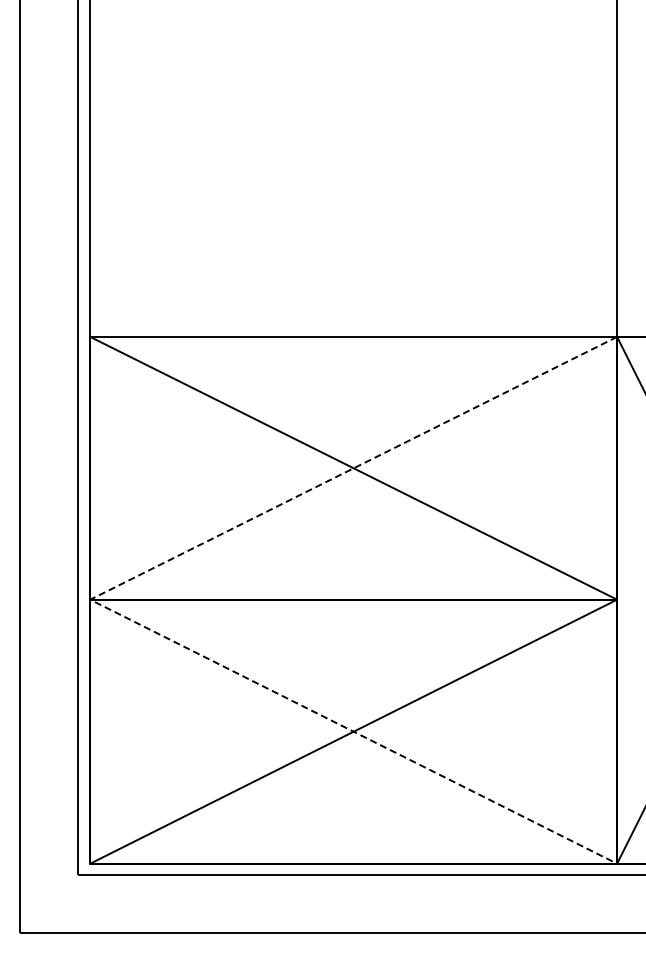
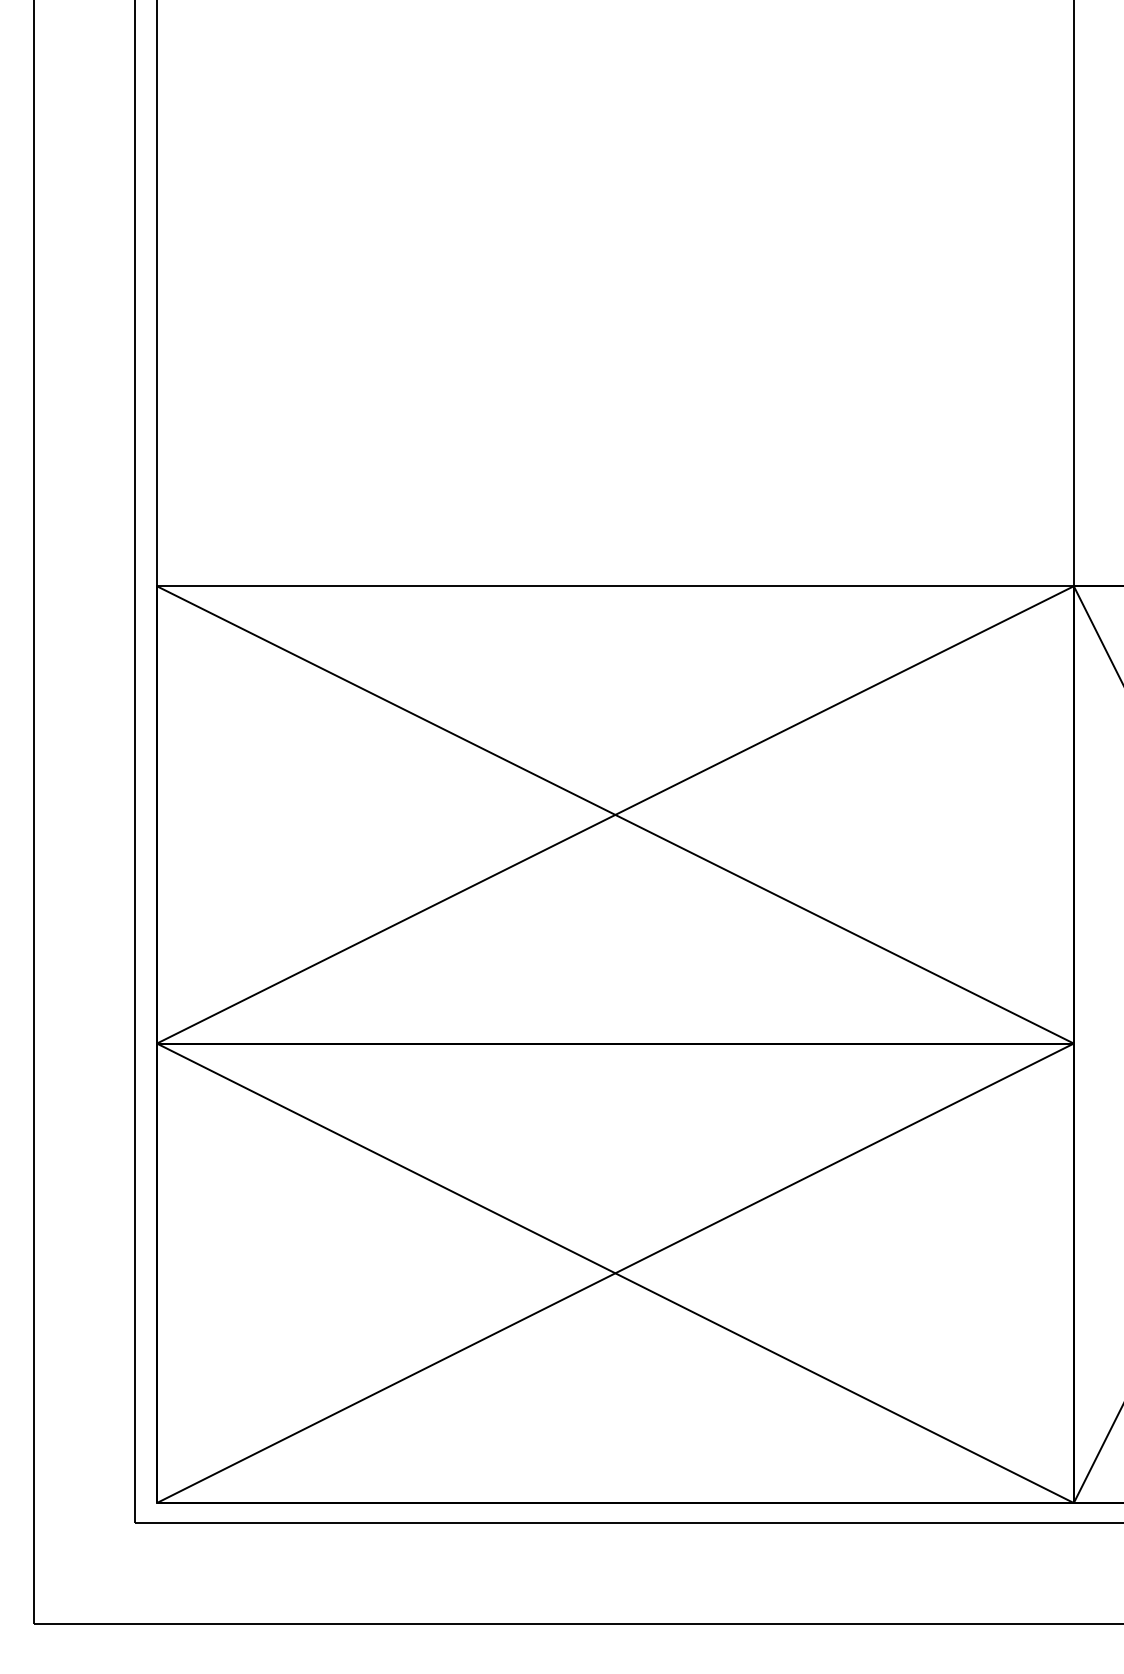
line: (90, 599) -> (157, 1043), dashed -> solid

